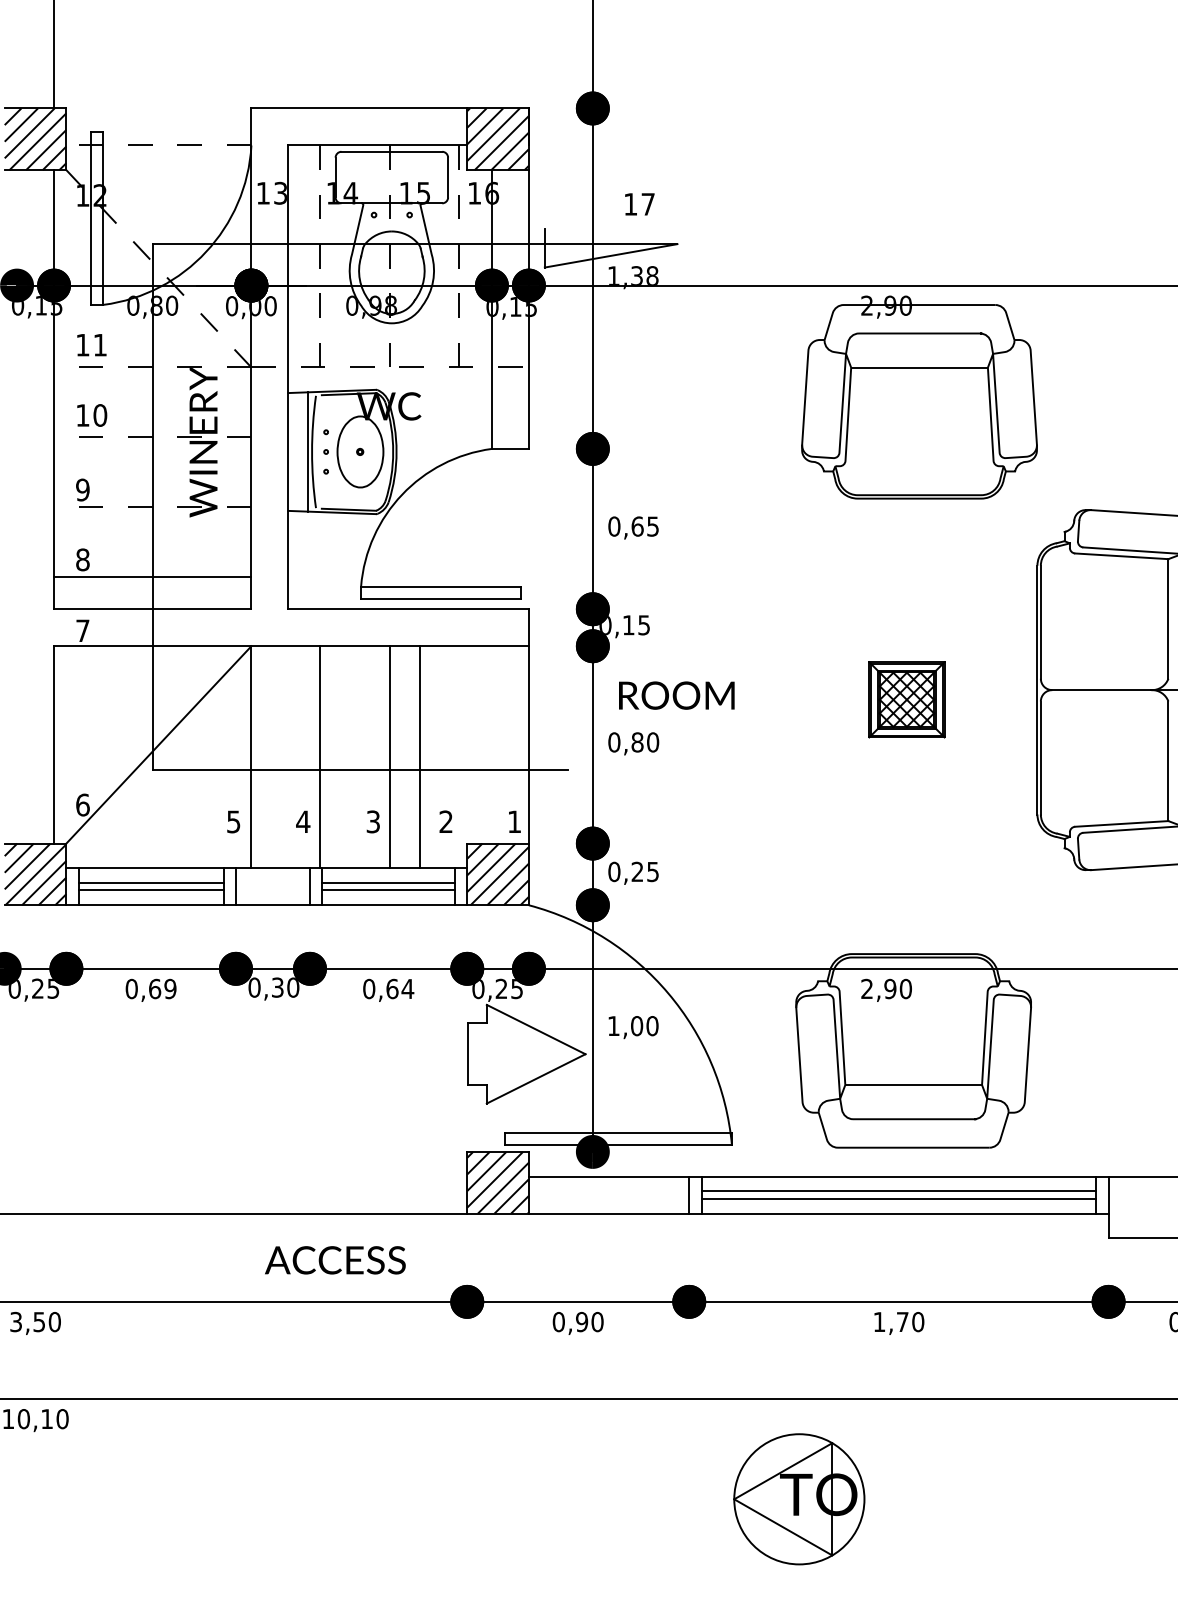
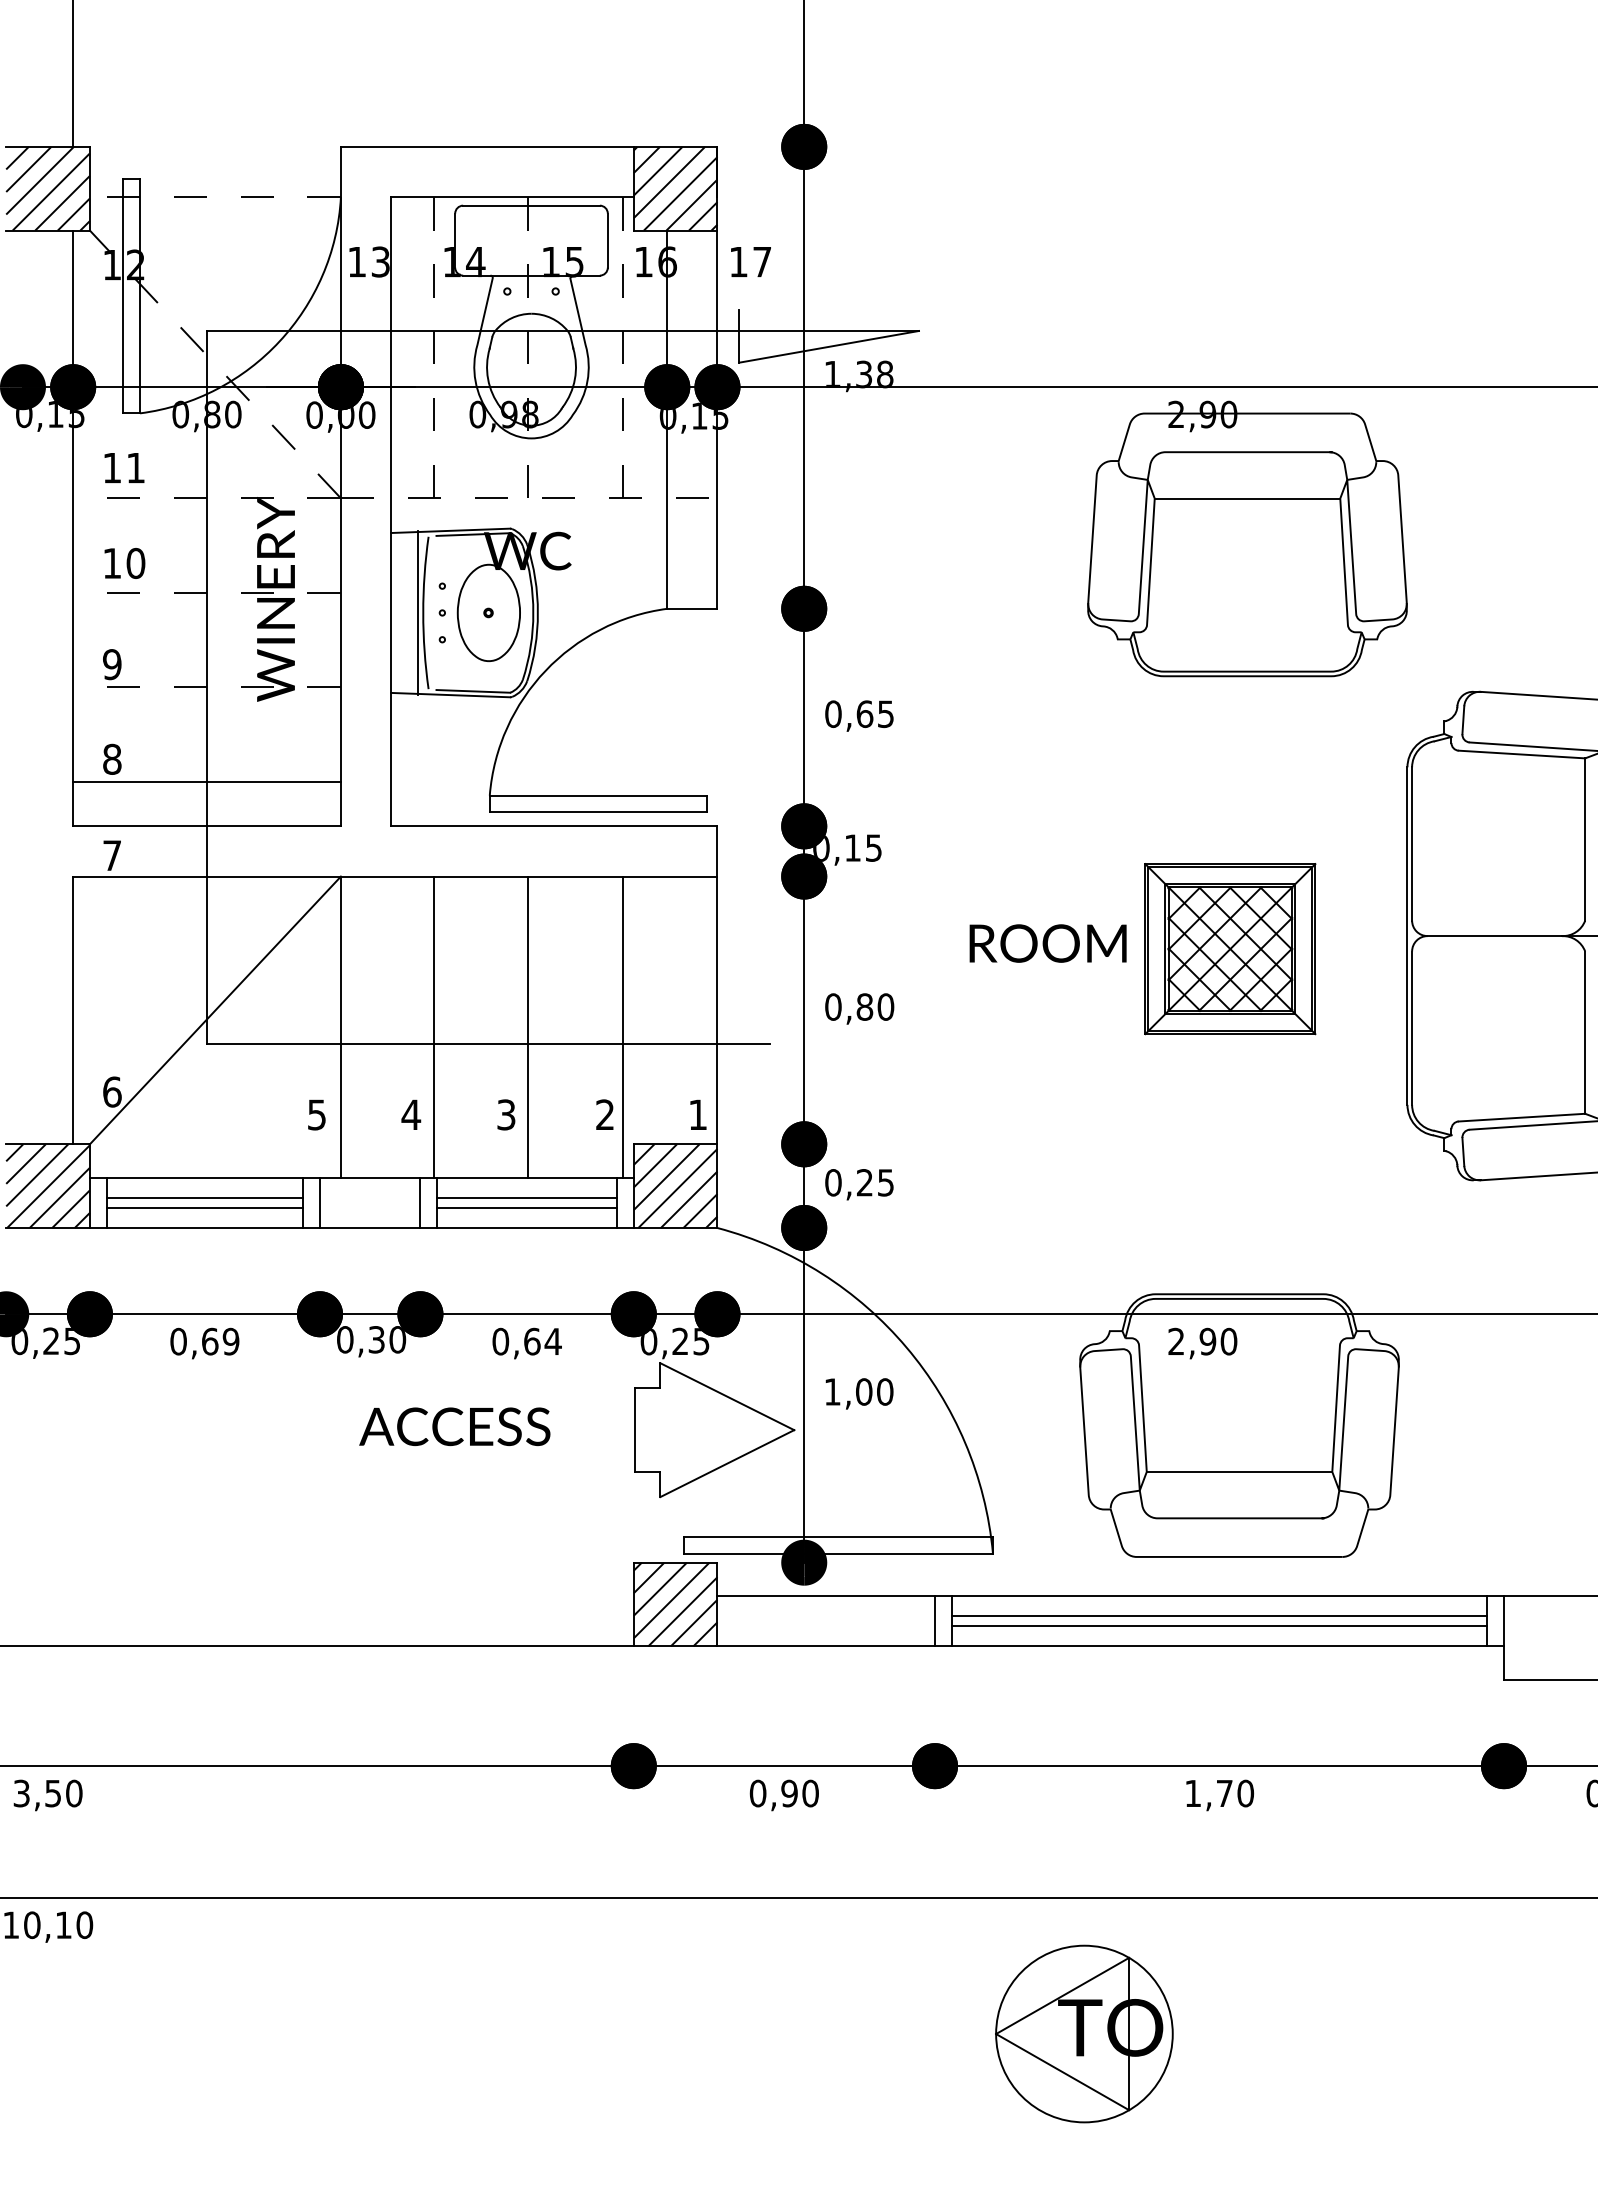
text: (639, 204) -> (750, 261), moved
text: (676, 695) -> (1047, 943), moved
part: (907, 700) -> (1230, 949), size x1.67
line: (419, 756) -> (622, 1026), moved
text: (335, 1260) -> (454, 1426), moved

